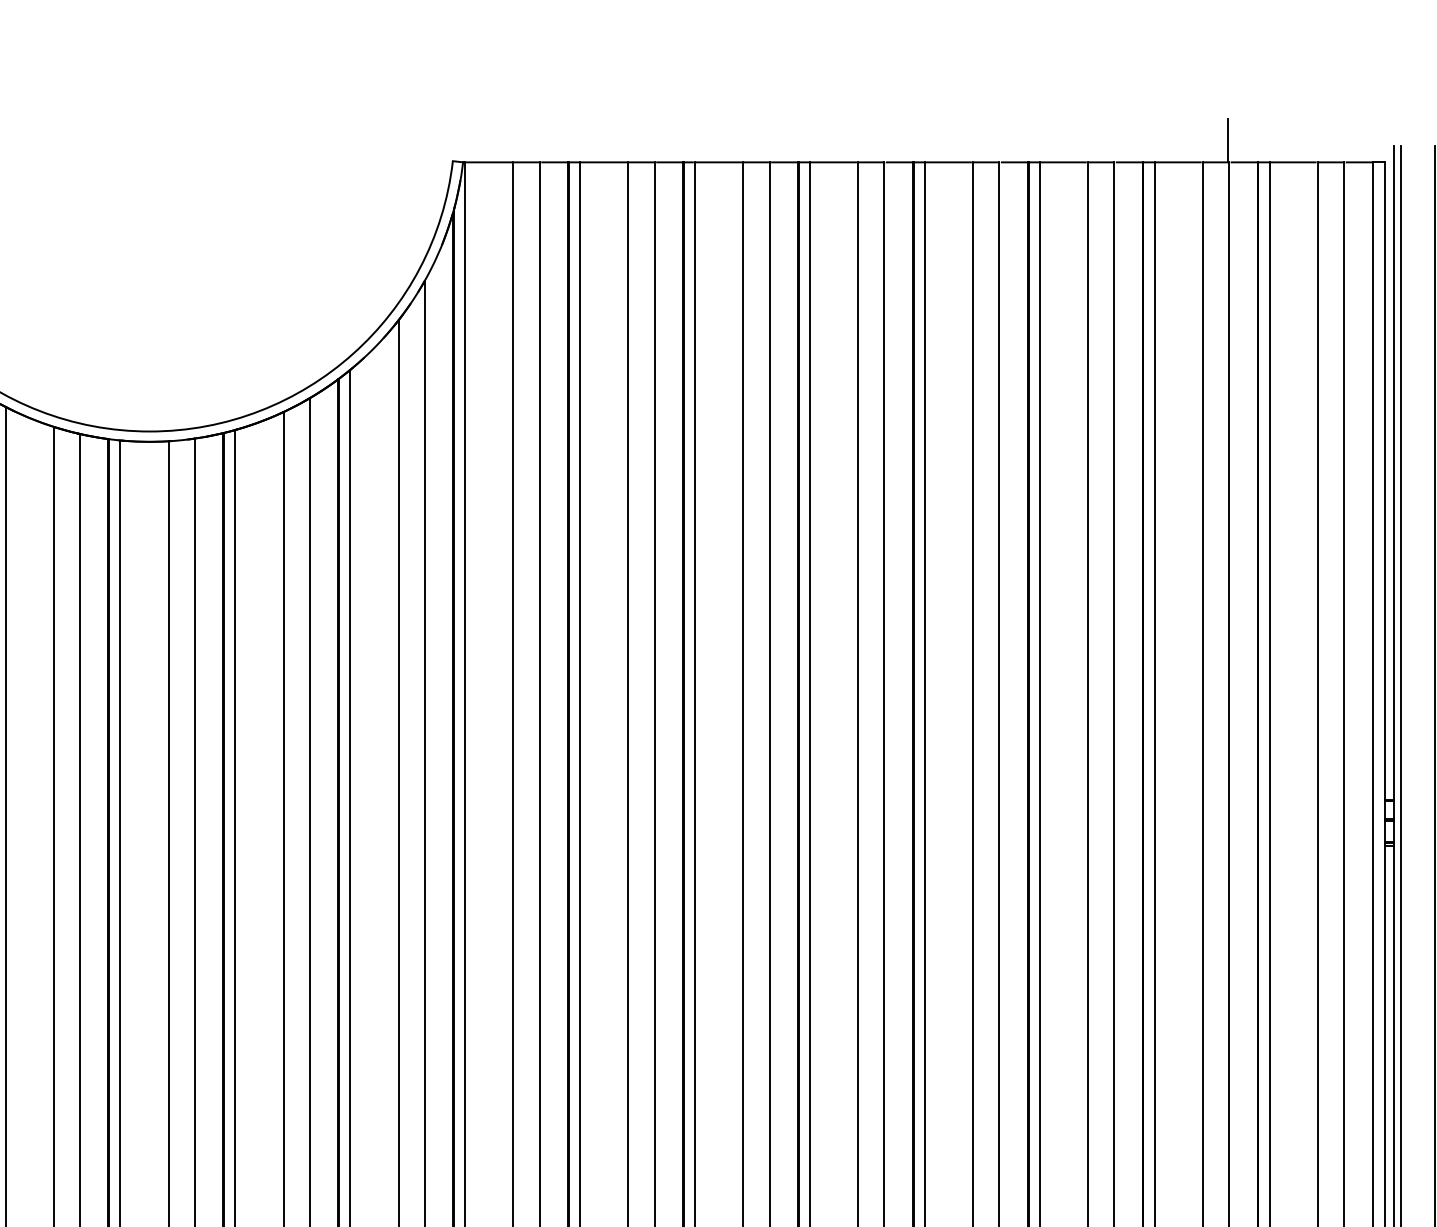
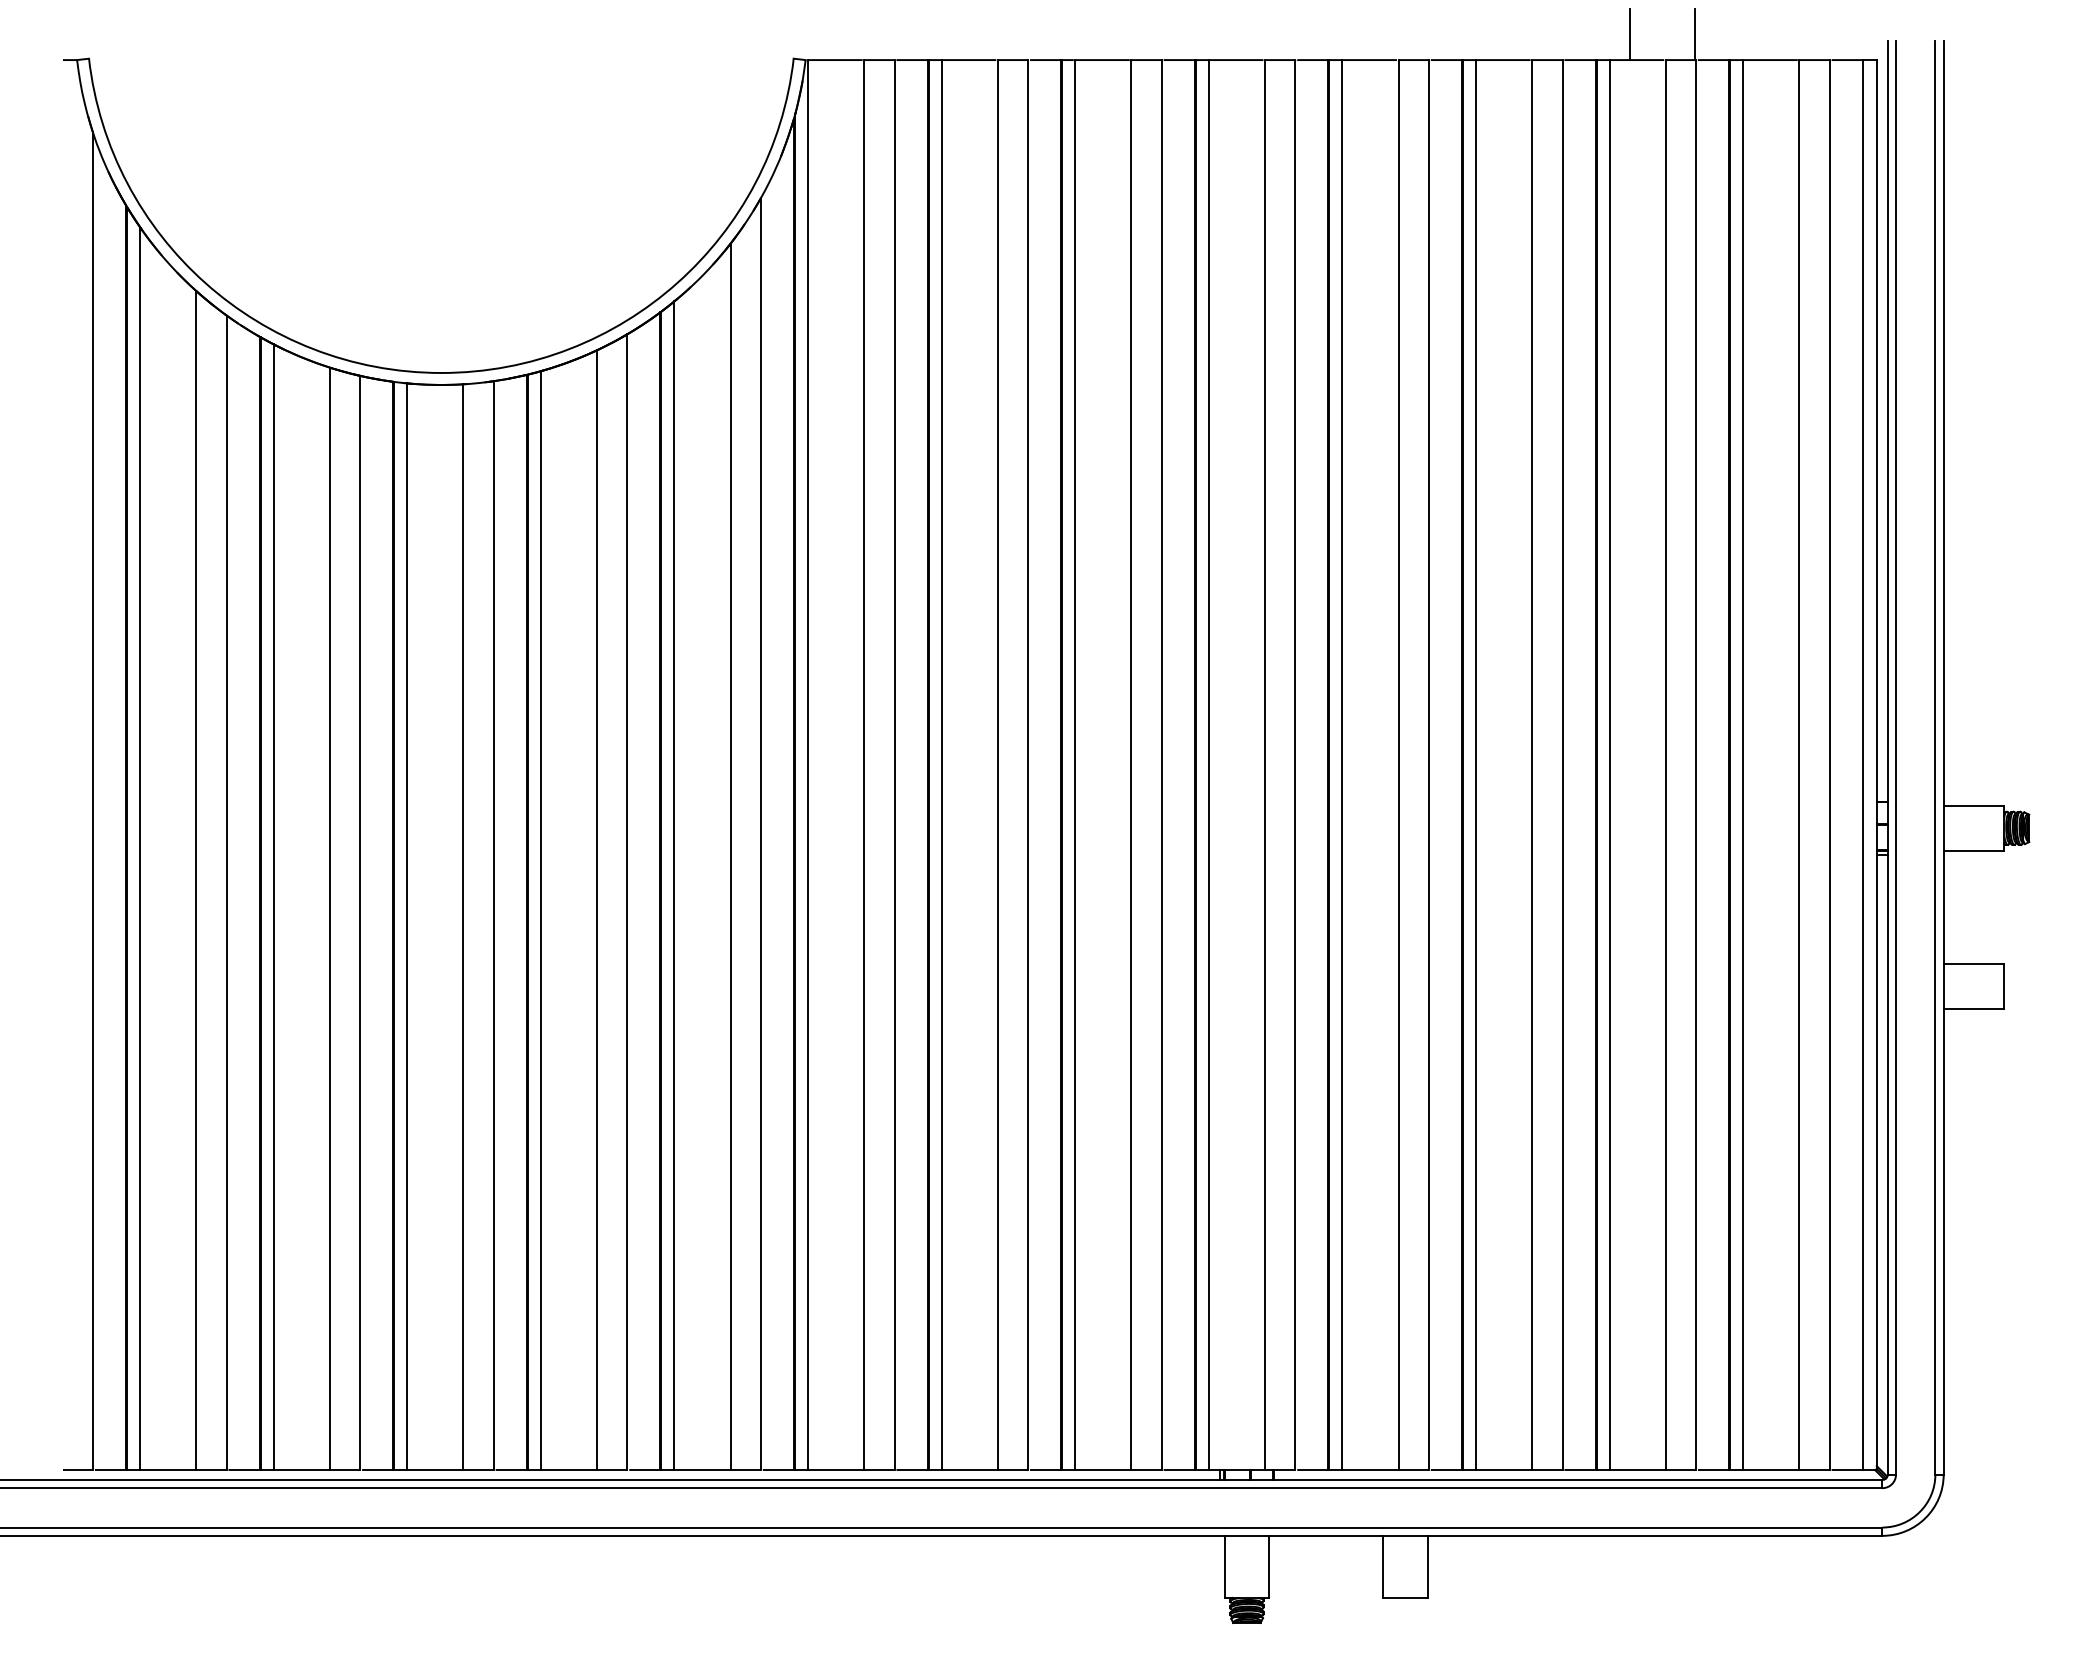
line: (1171, 140) -> (1629, 34), added

